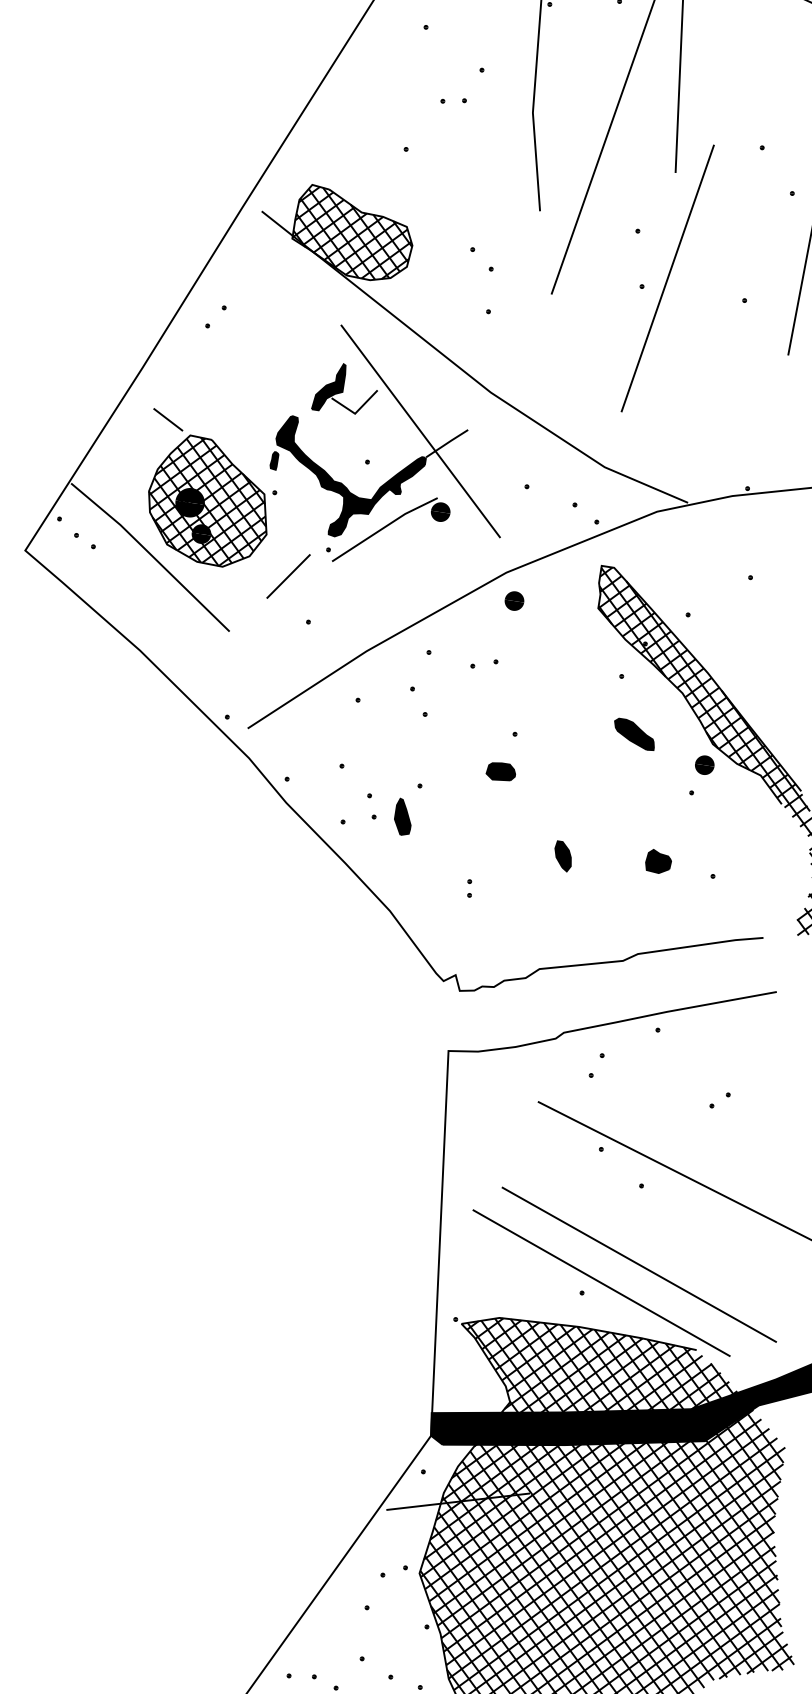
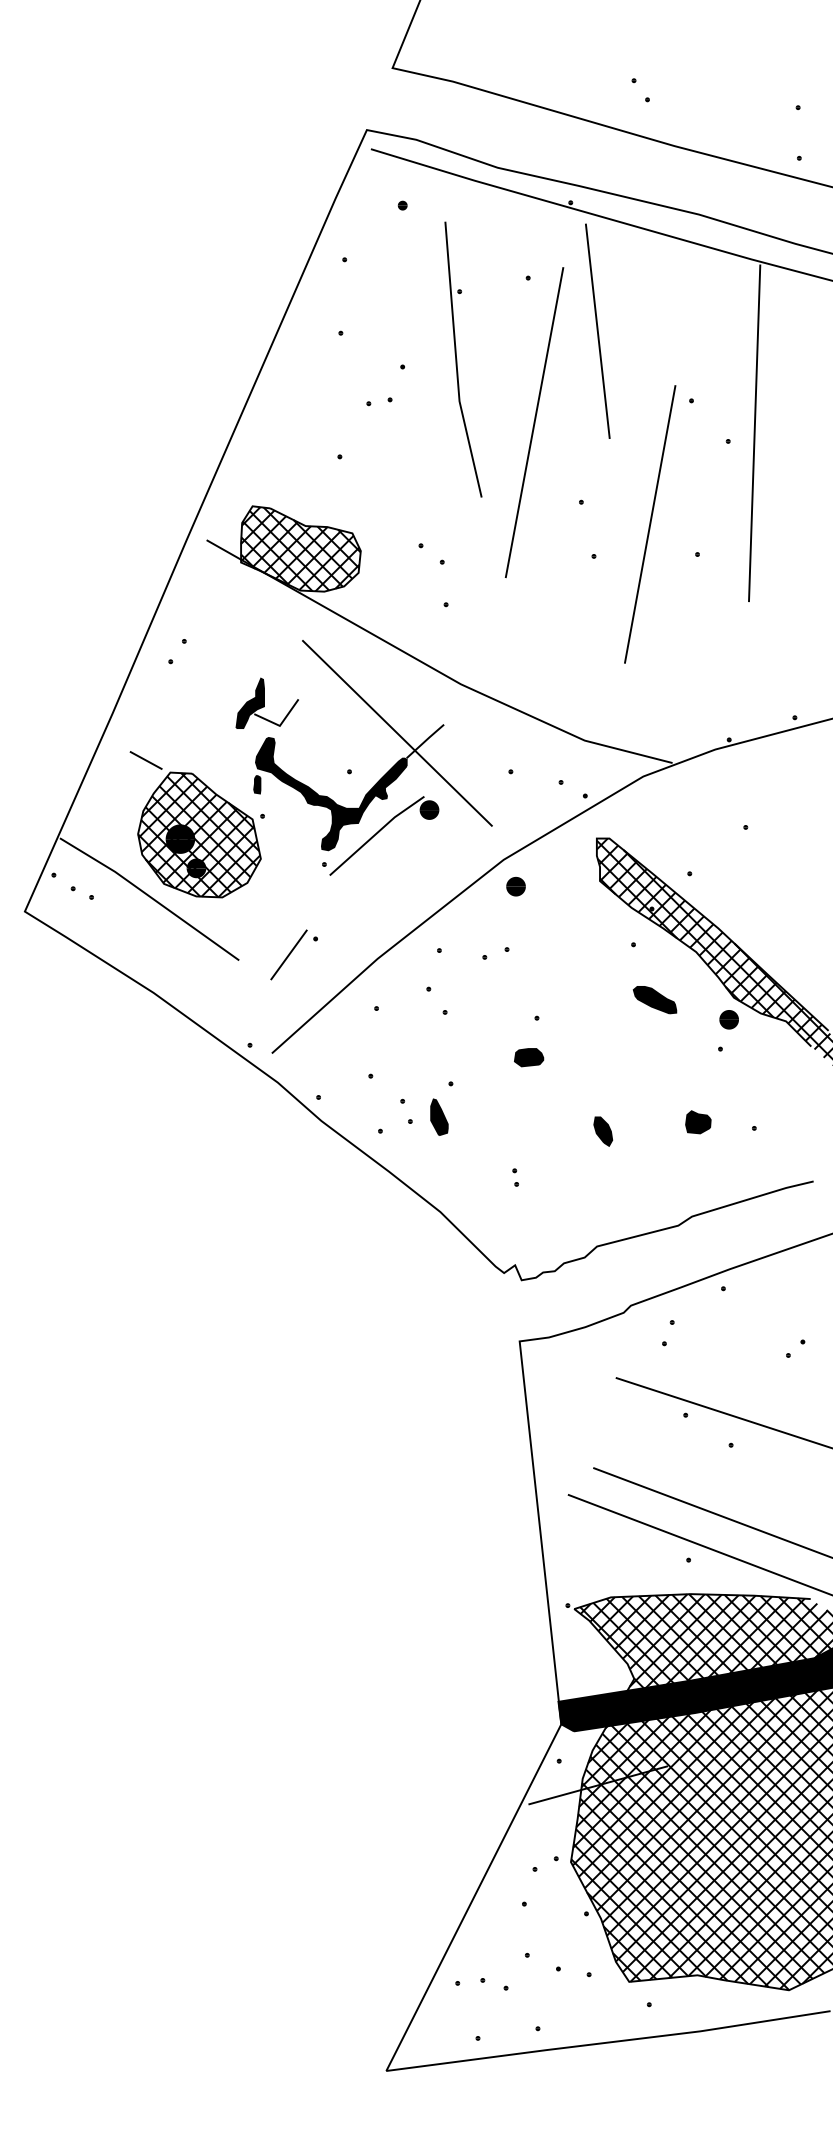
line: (668, 278) -> (650, 524), moved
part: (345, 388) -> (266, 702), moved
line: (288, 575) -> (288, 954), moved

